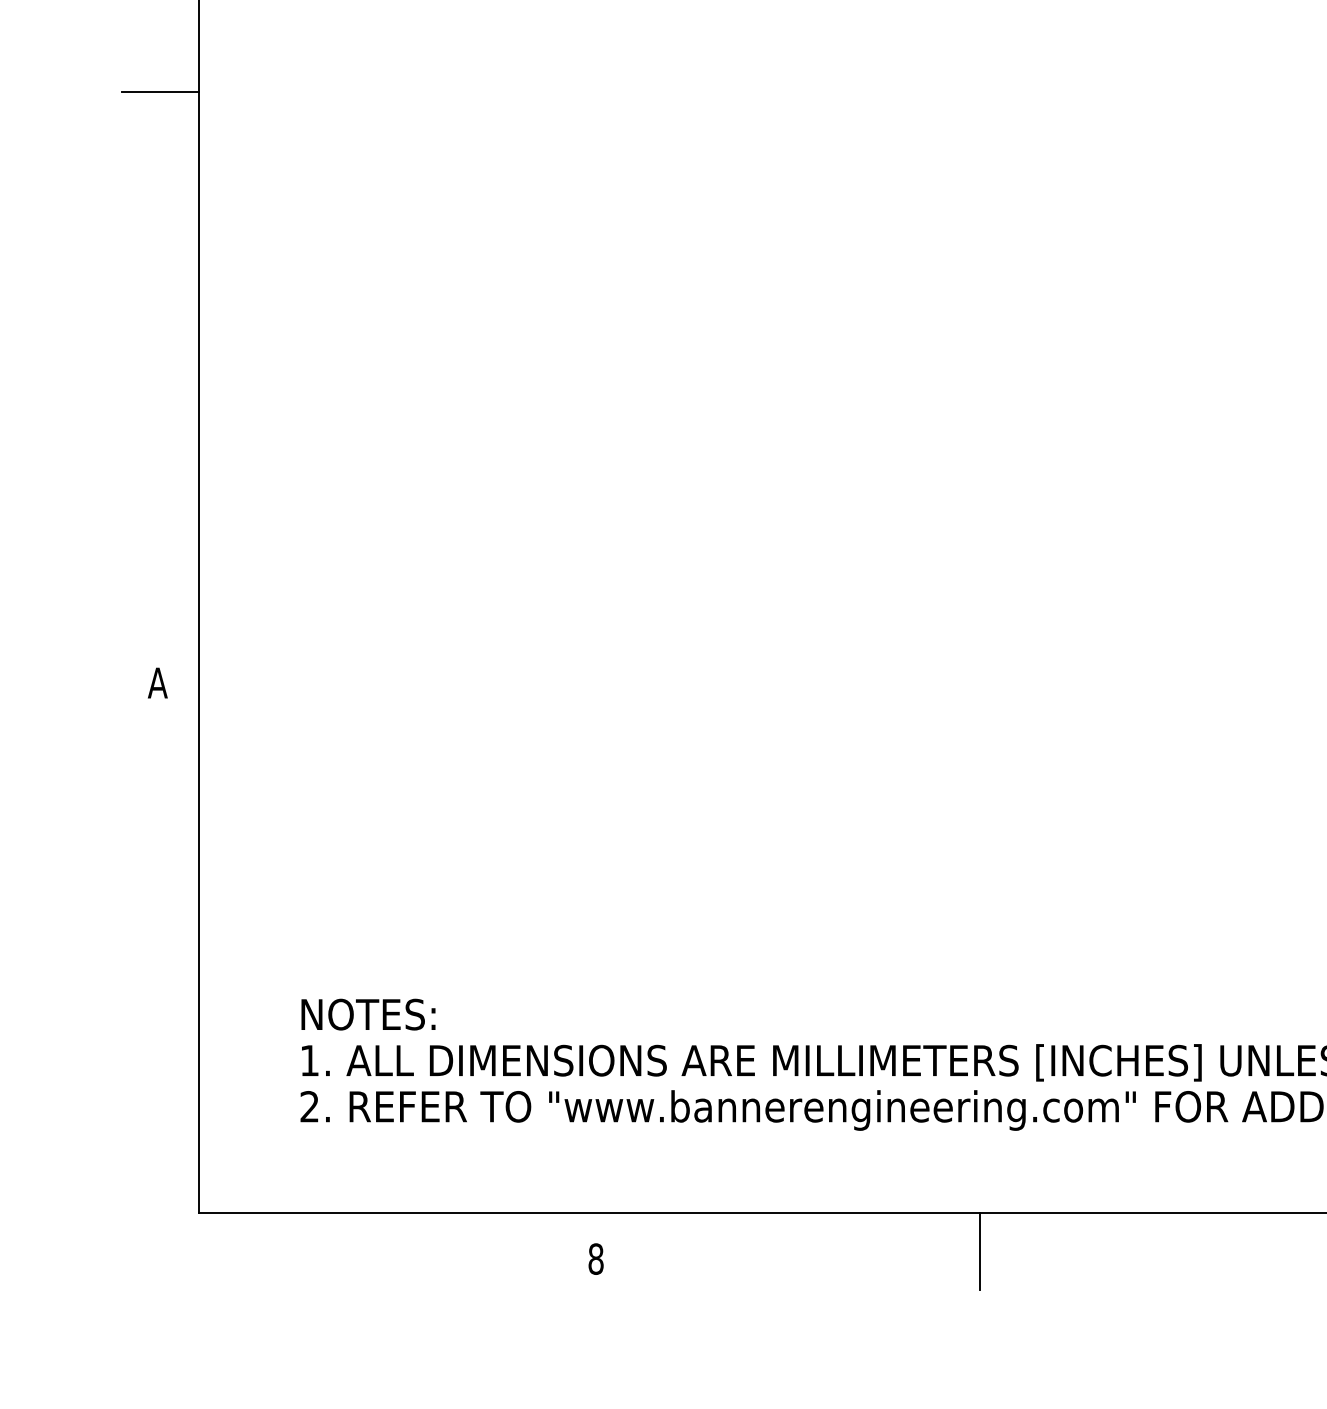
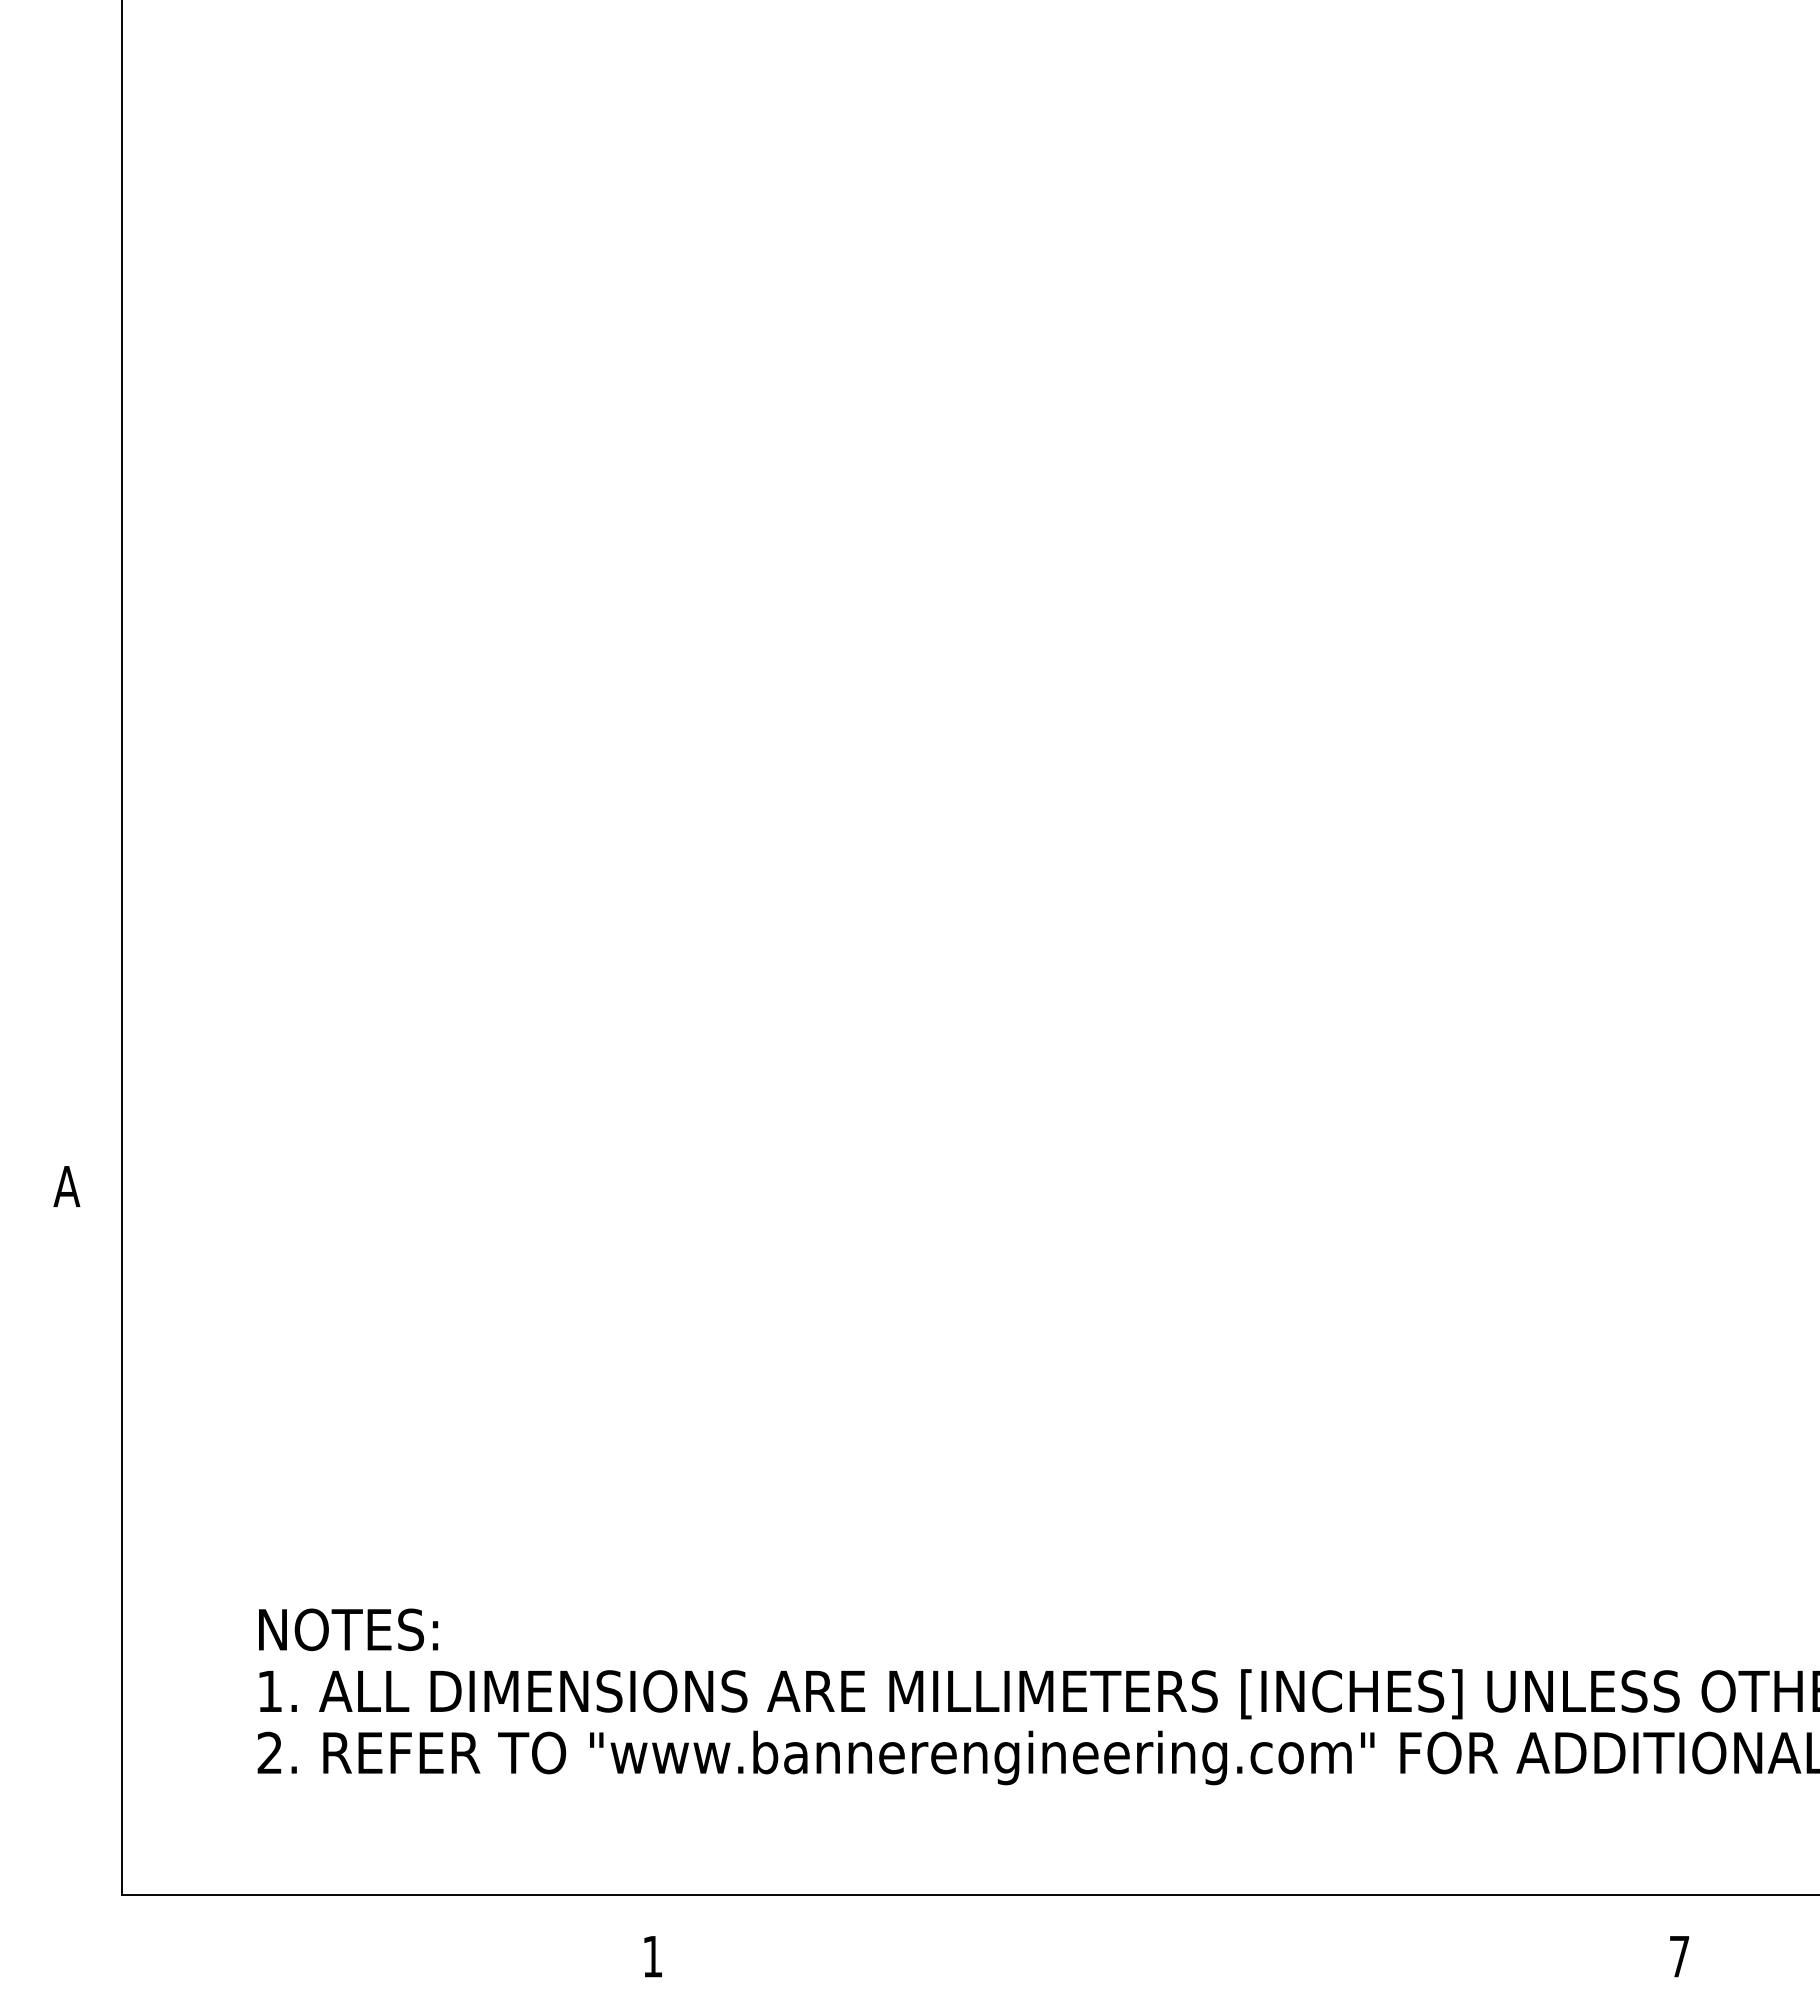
line: (160, 91) -> (70, 395), removed
line: (980, 1251) -> (1166, 1946), removed
text: (595, 1259) -> (652, 1956), 8 -> 1

